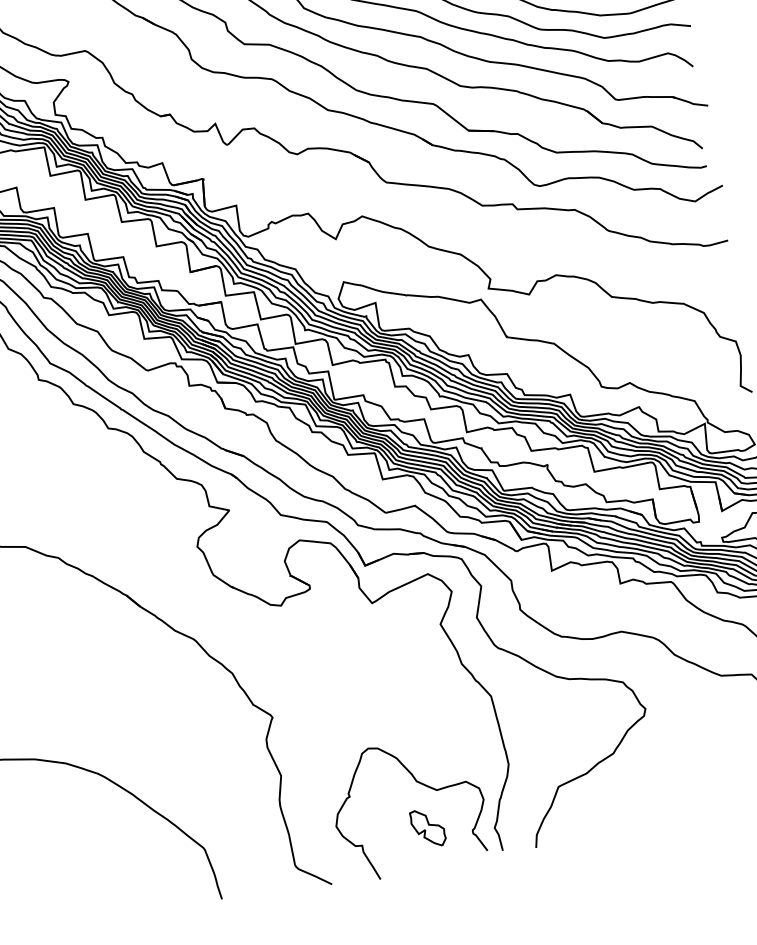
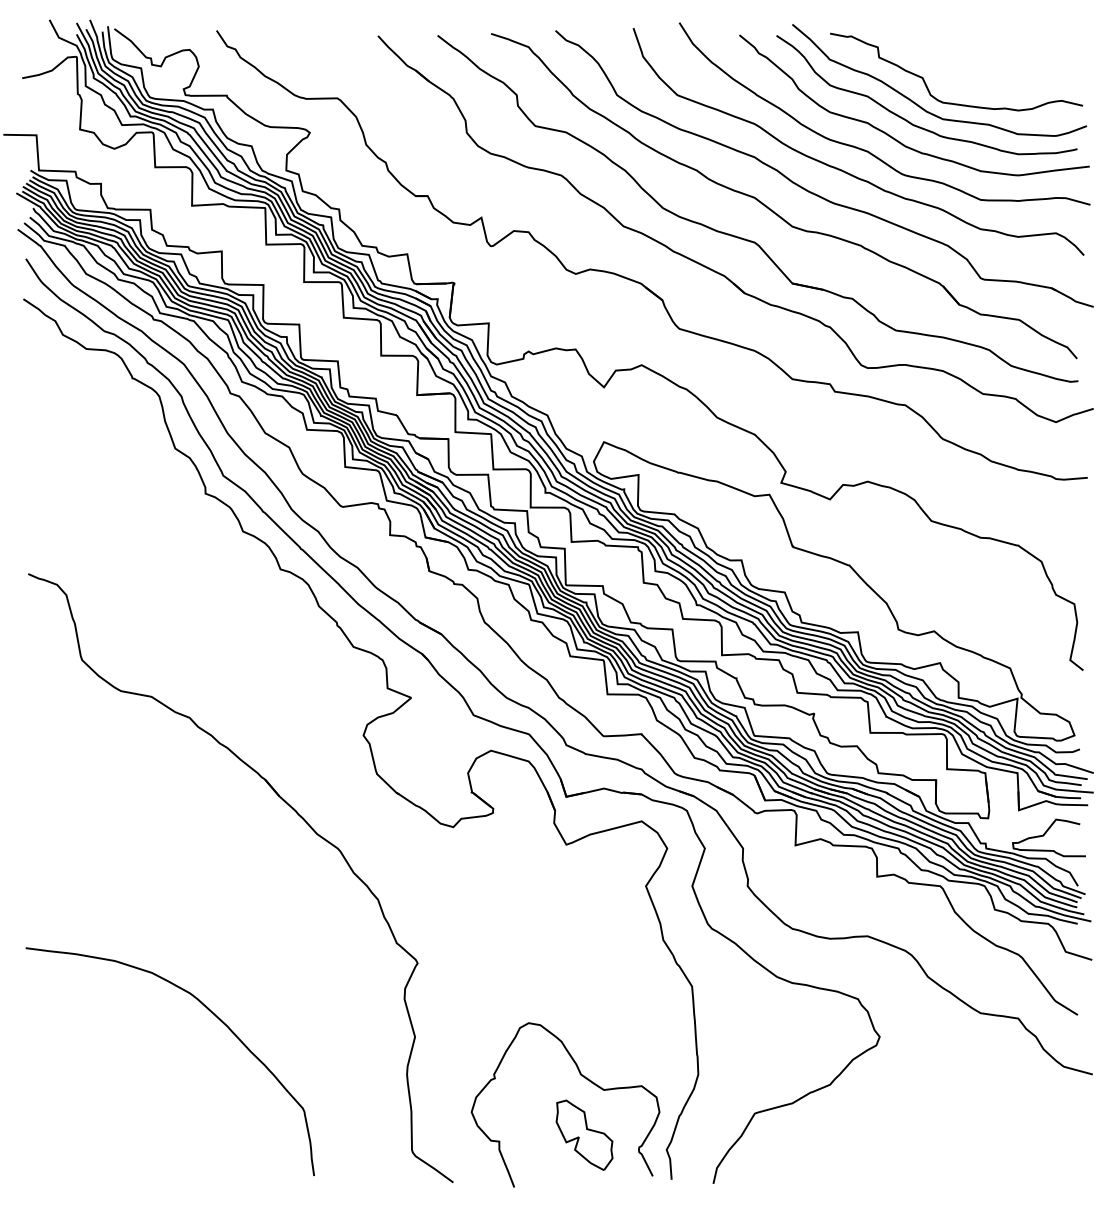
part: (428, 827) -> (584, 1134), size x1.43

